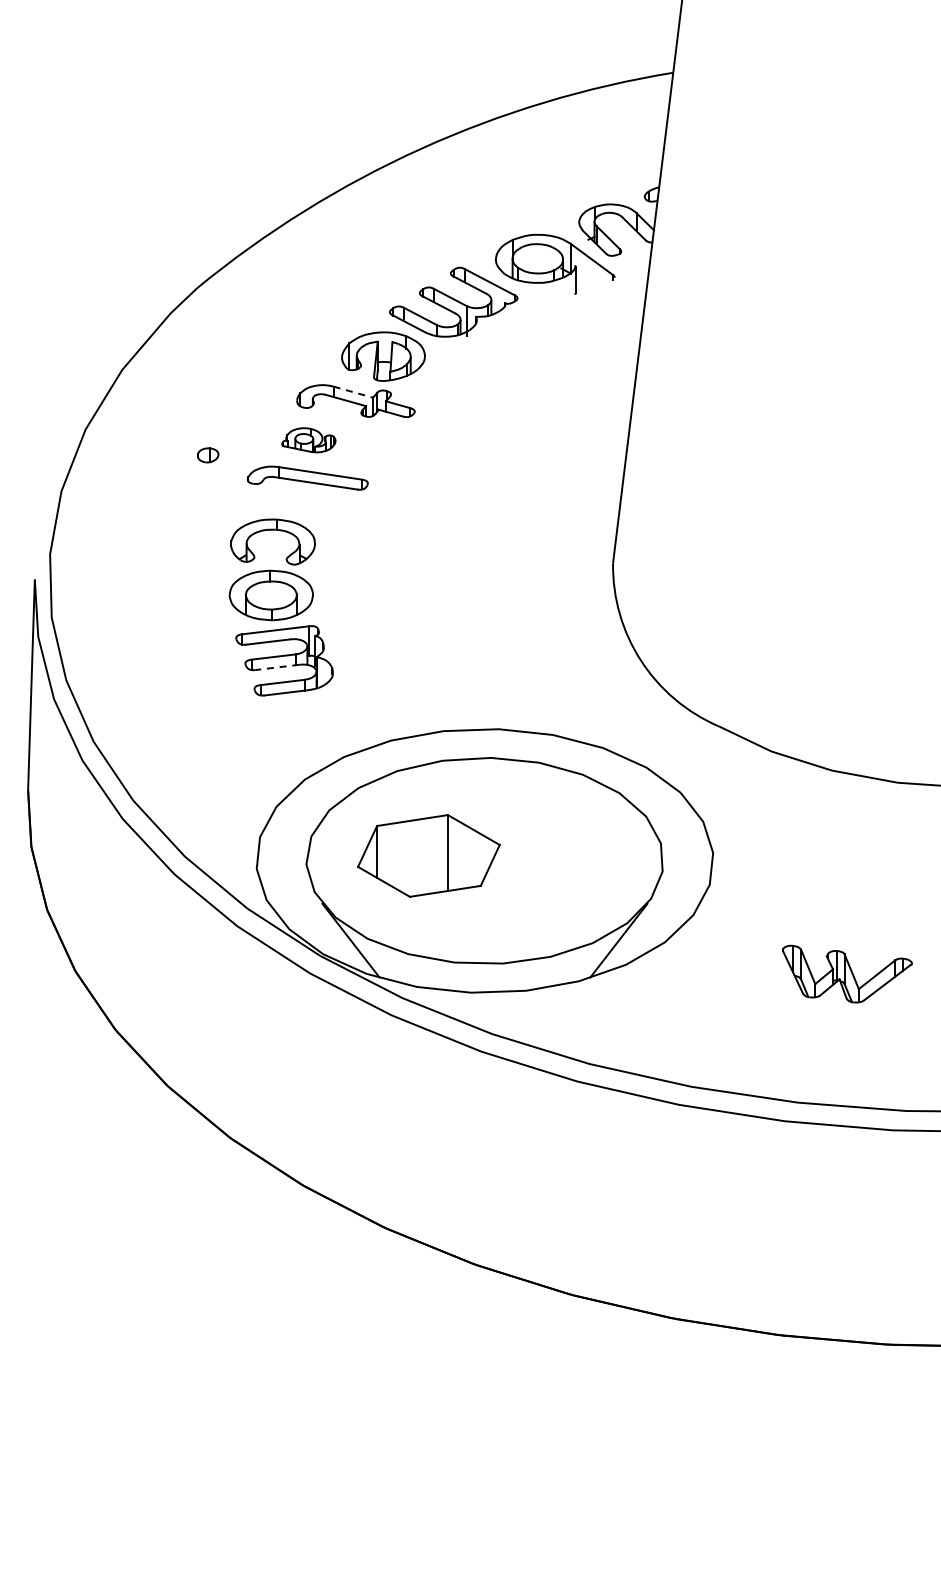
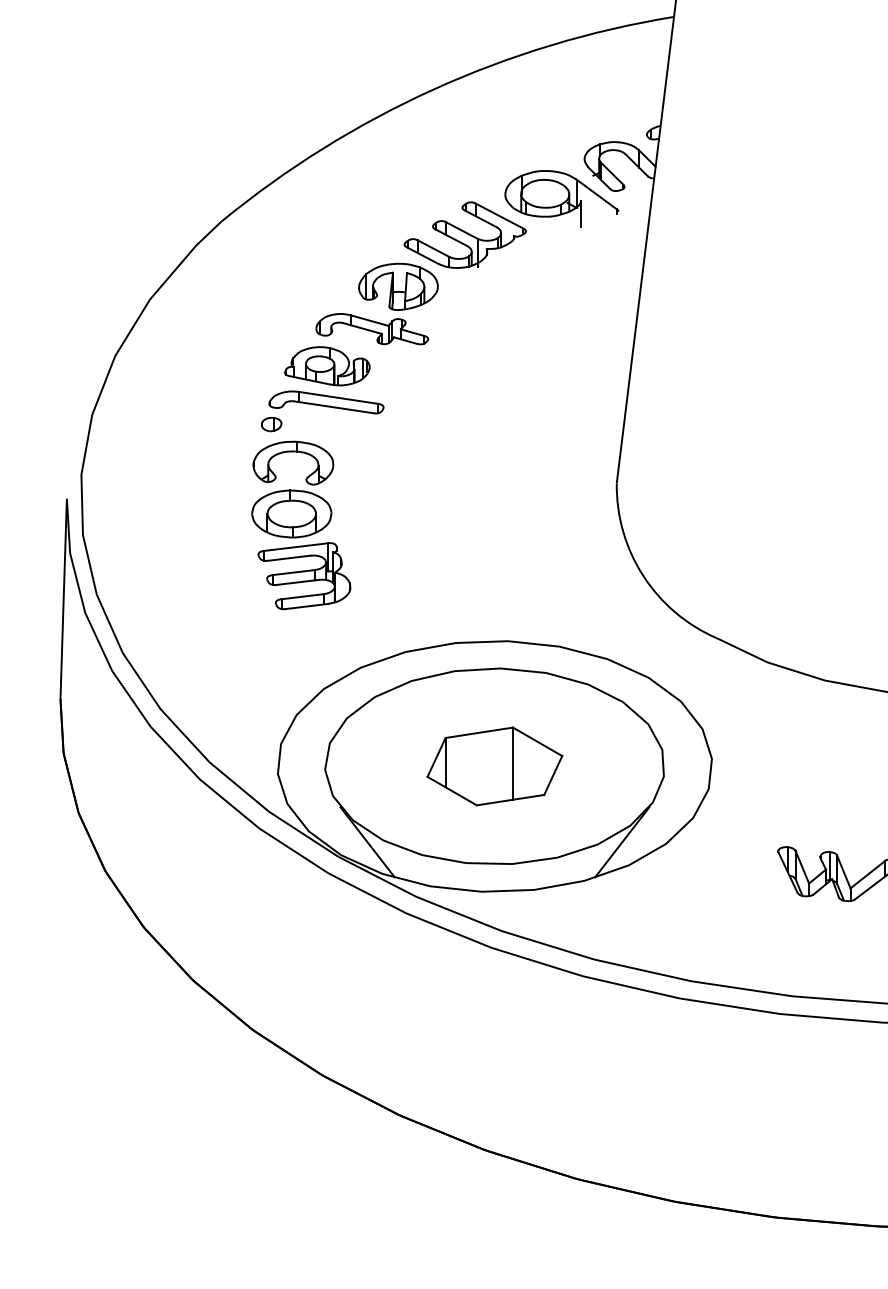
line: (353, 392) -> (369, 320), dashed -> solid
part: (308, 440) -> (327, 366), size x1.67
part: (208, 455) -> (271, 424), moved
line: (276, 667) -> (296, 582), dashed -> solid
part: (428, 855) -> (494, 766), moved

